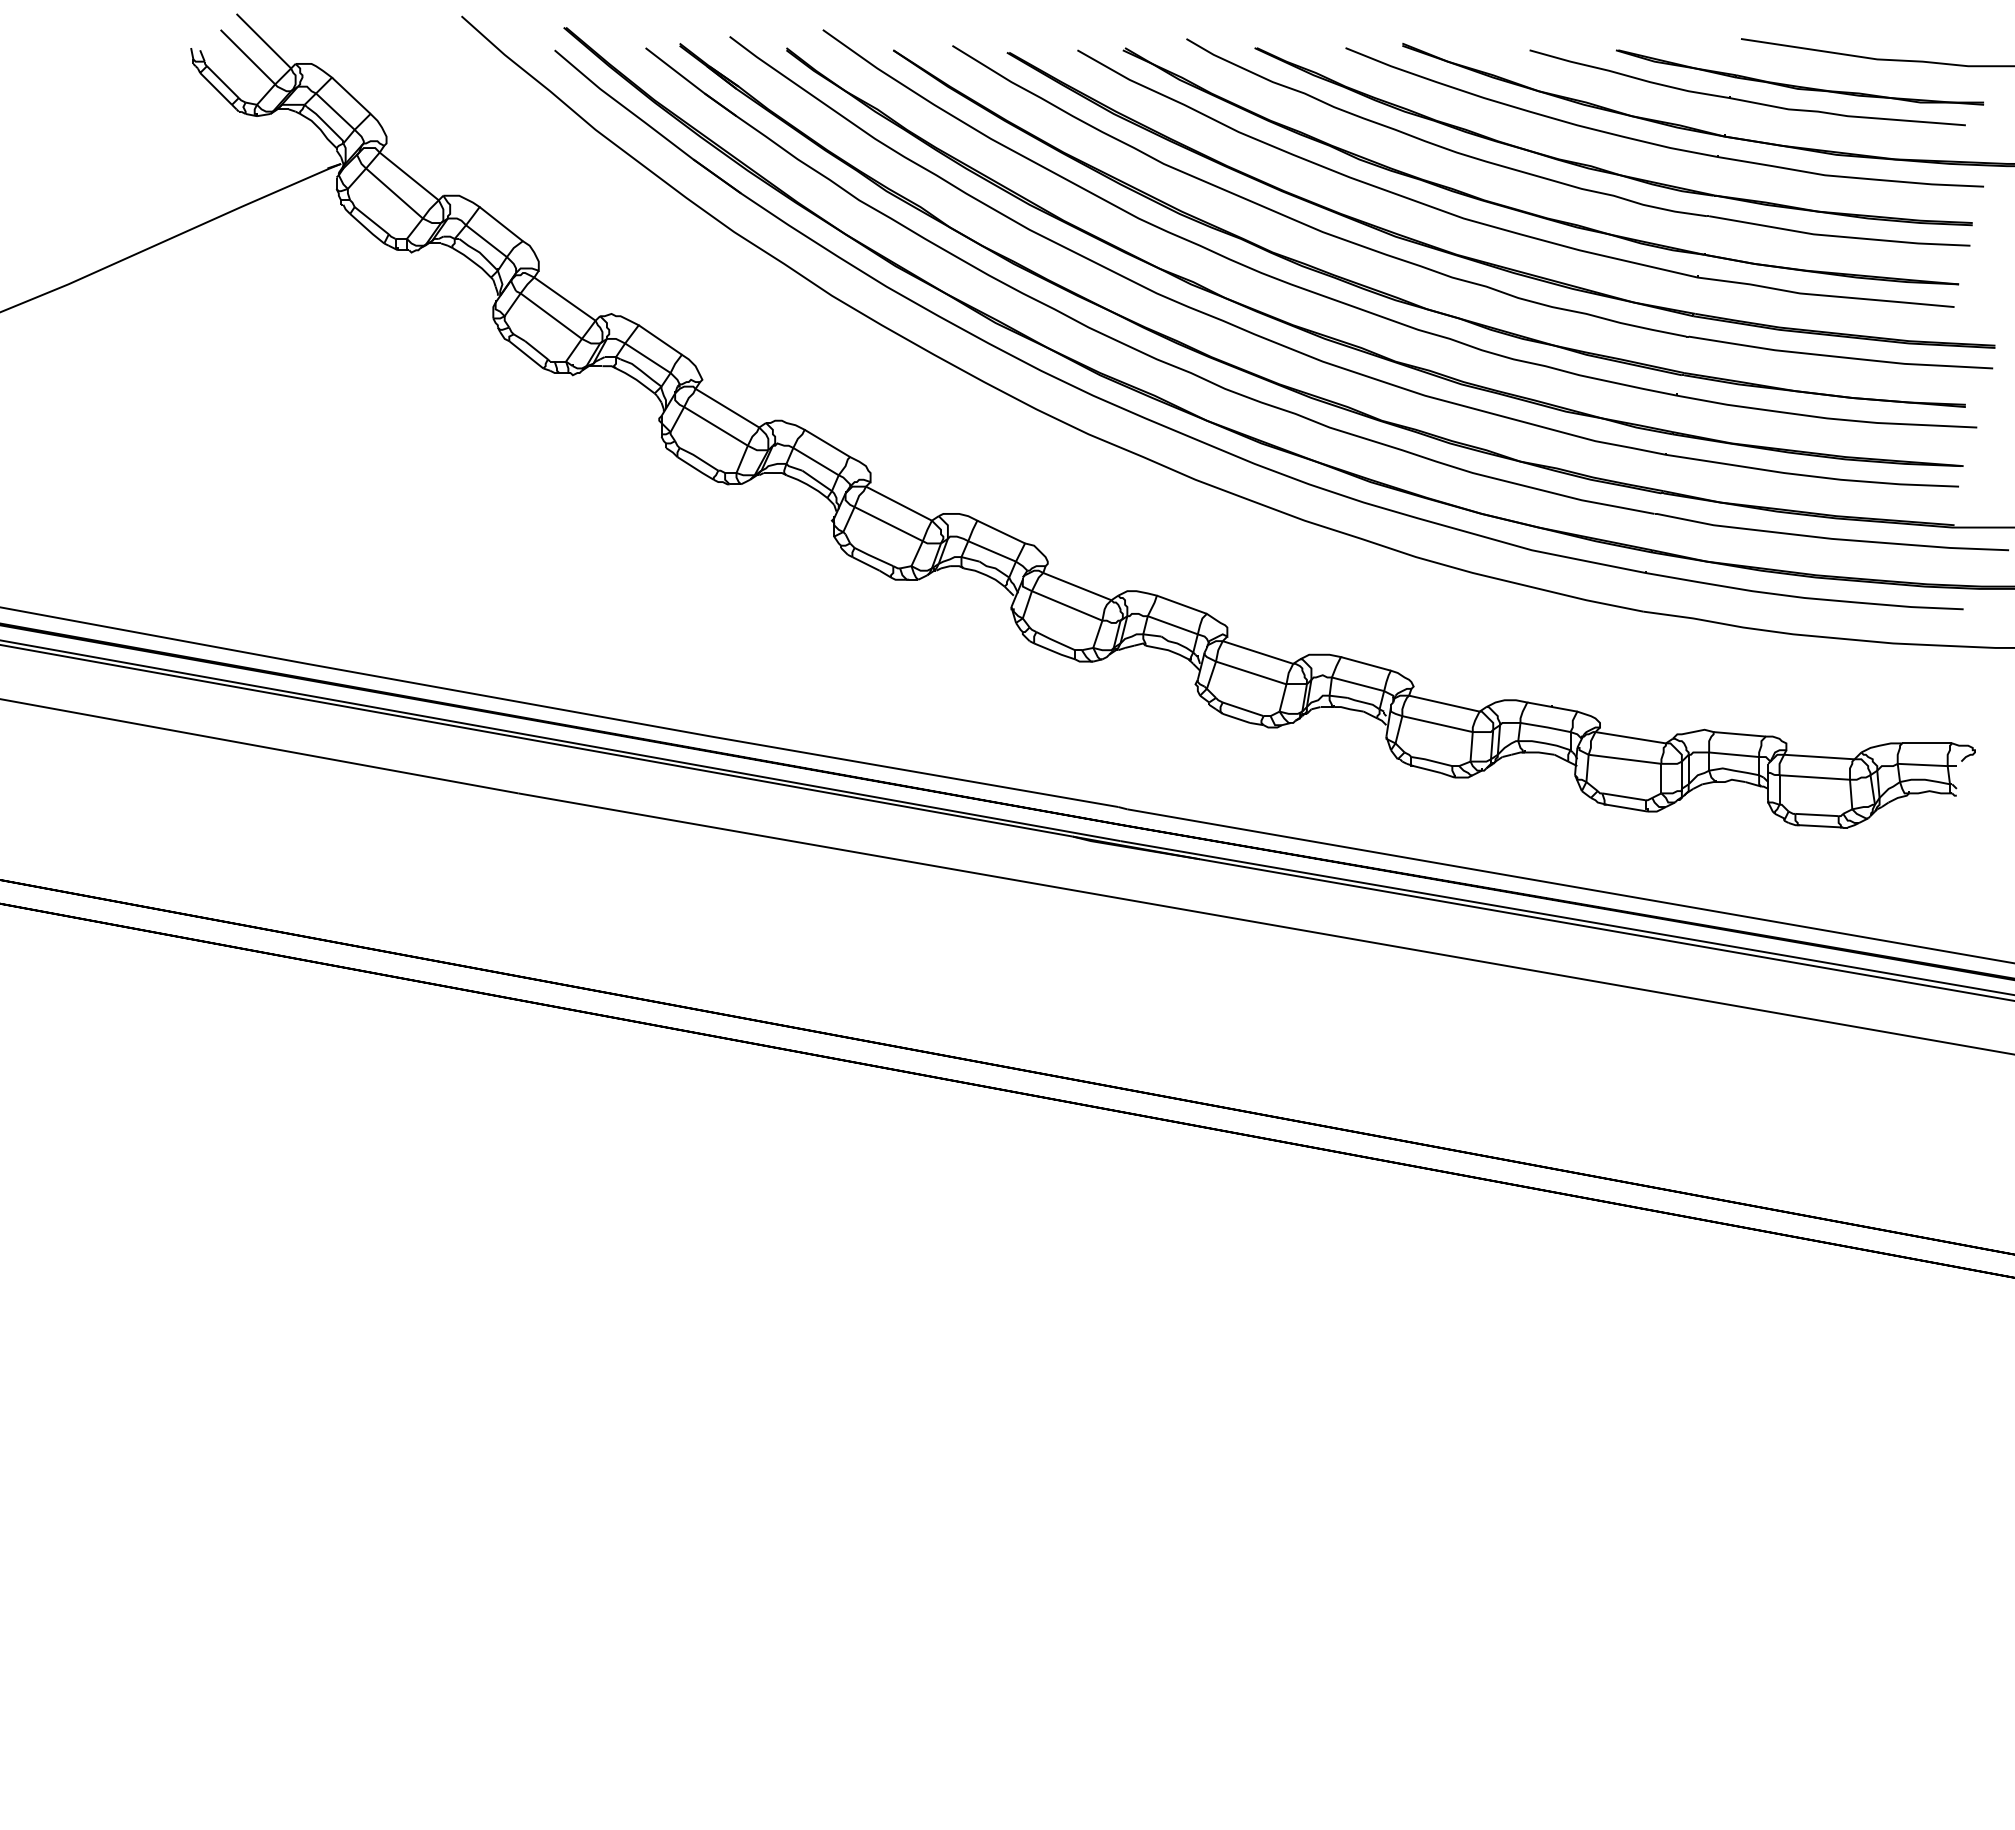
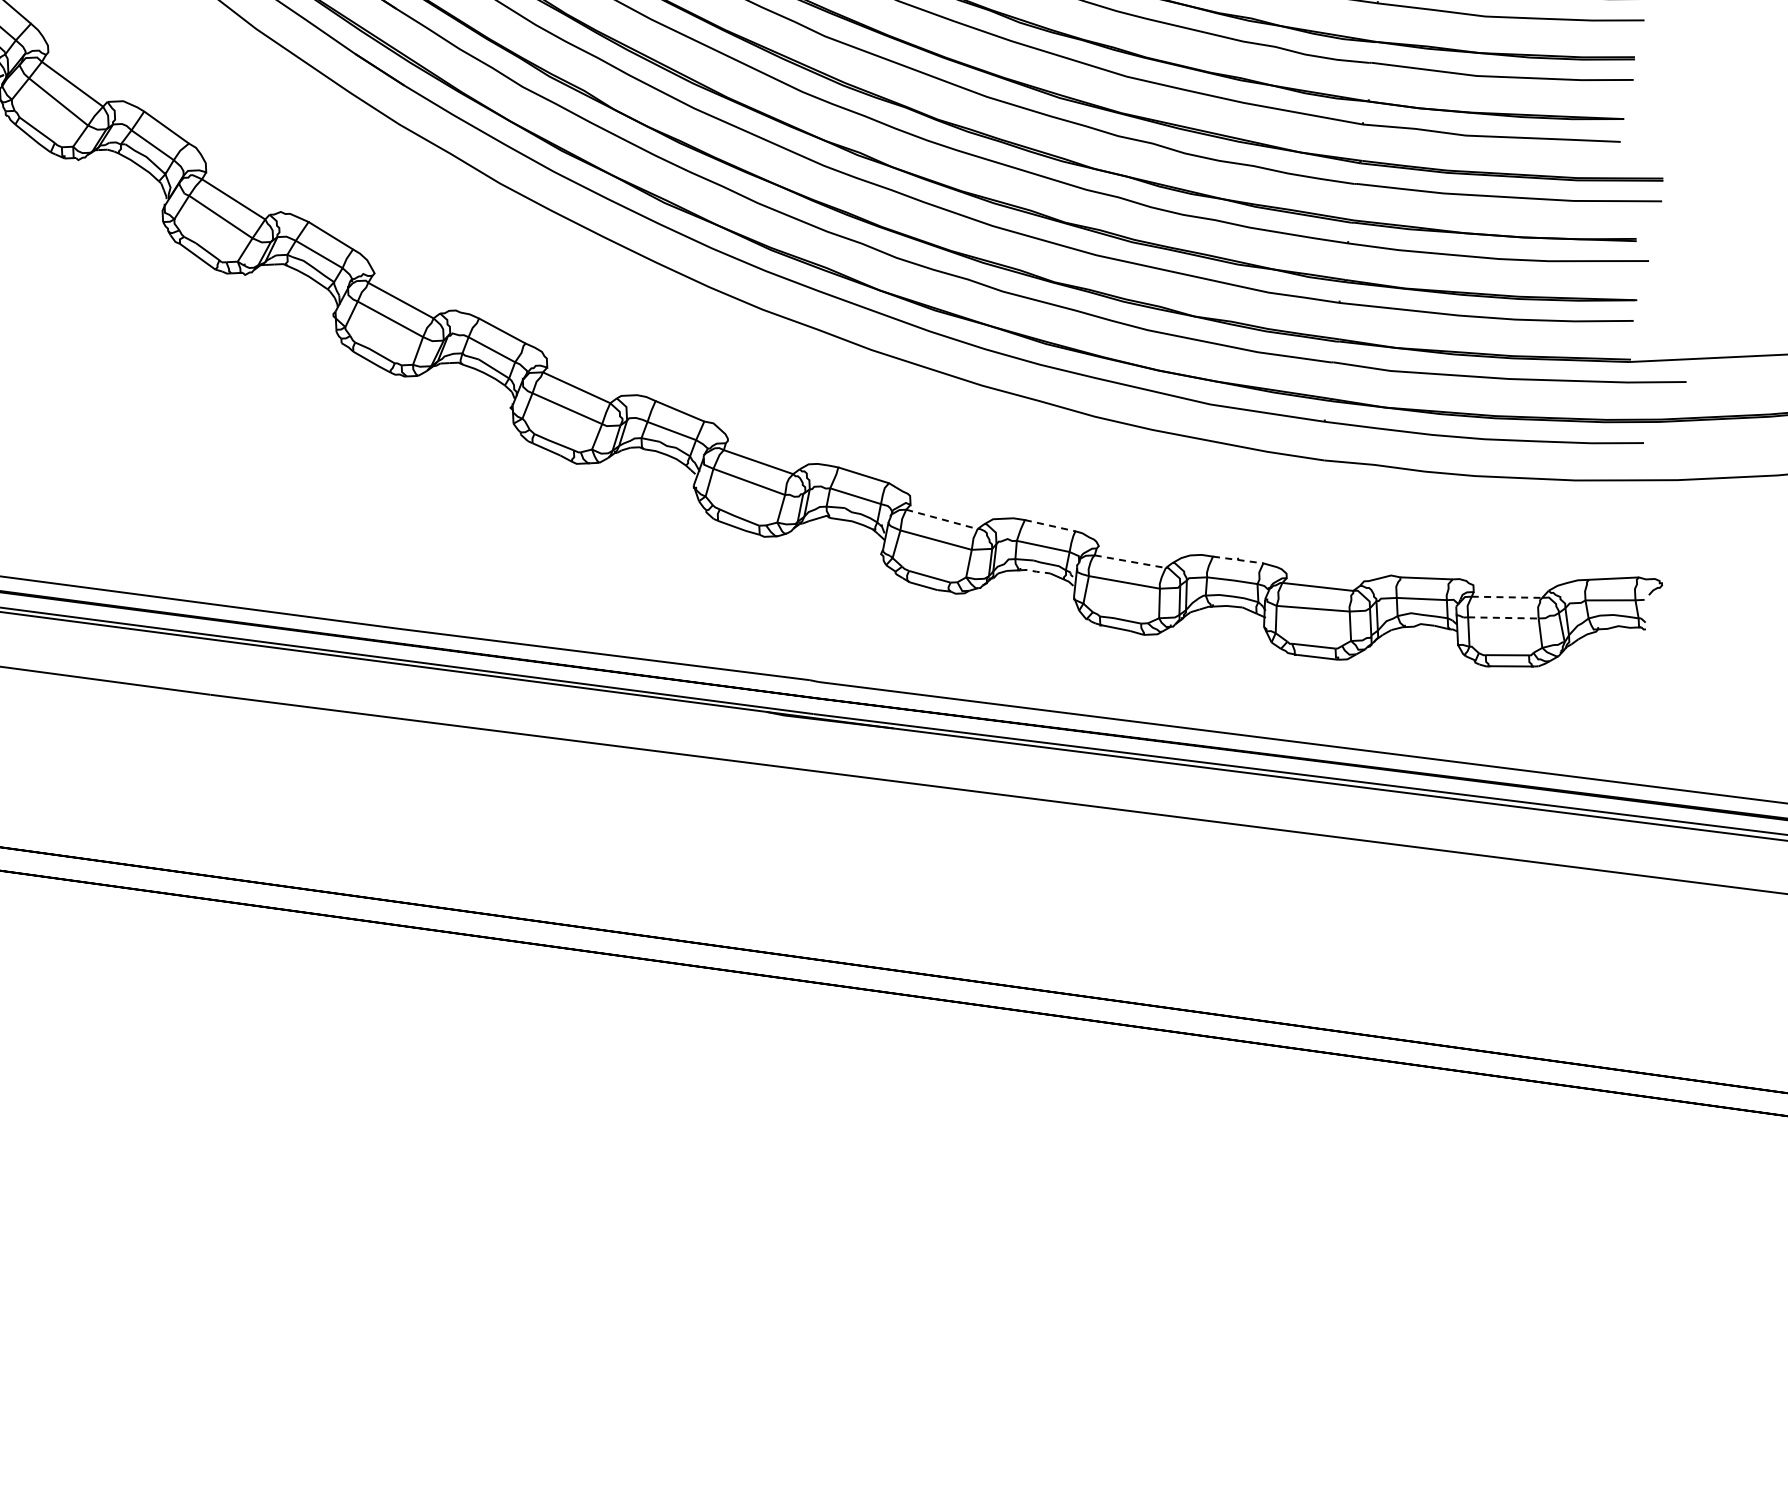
line: (1258, 652) -> (942, 519), solid -> dashed
line: (1365, 663) -> (1049, 525), solid -> dashed
line: (1444, 703) -> (1130, 561), solid -> dashed
line: (1552, 707) -> (1238, 560), solid -> dashed
line: (1349, 709) -> (1035, 571), solid -> dashed
line: (1819, 757) -> (1507, 597), solid -> dashed
line: (1815, 777) -> (1504, 617), solid -> dashed

